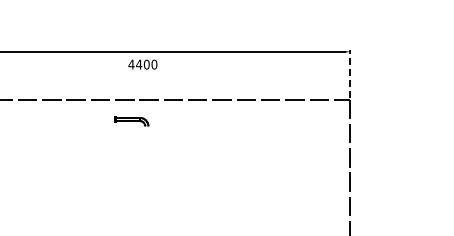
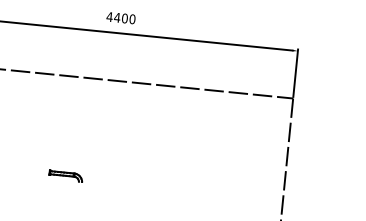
text: (142, 64) -> (120, 17), moved
line: (350, 74) -> (296, 73), dashed -> solid
part: (131, 121) -> (65, 176), moved

